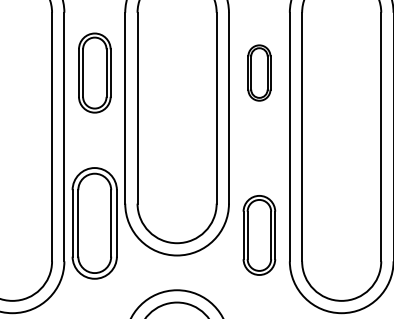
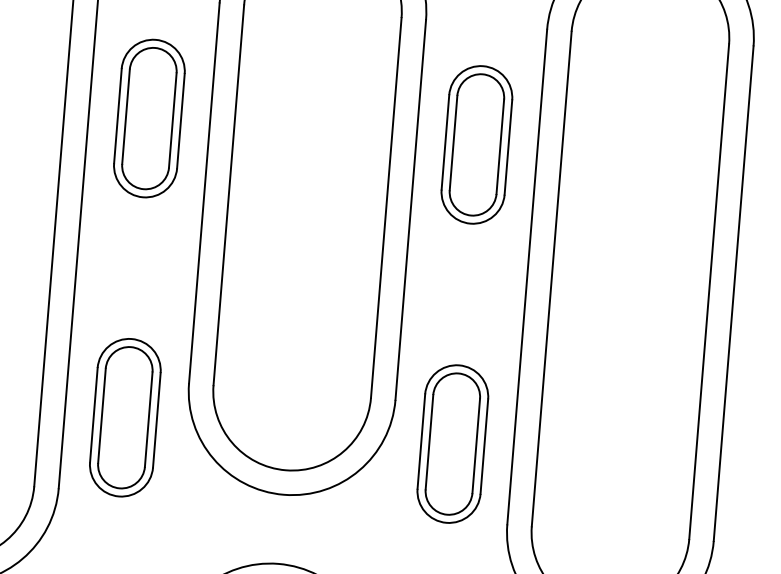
part: (259, 72) -> (477, 143), size x1.43
part: (94, 223) -> (124, 417), size x0.71
part: (259, 235) -> (453, 444), moved

